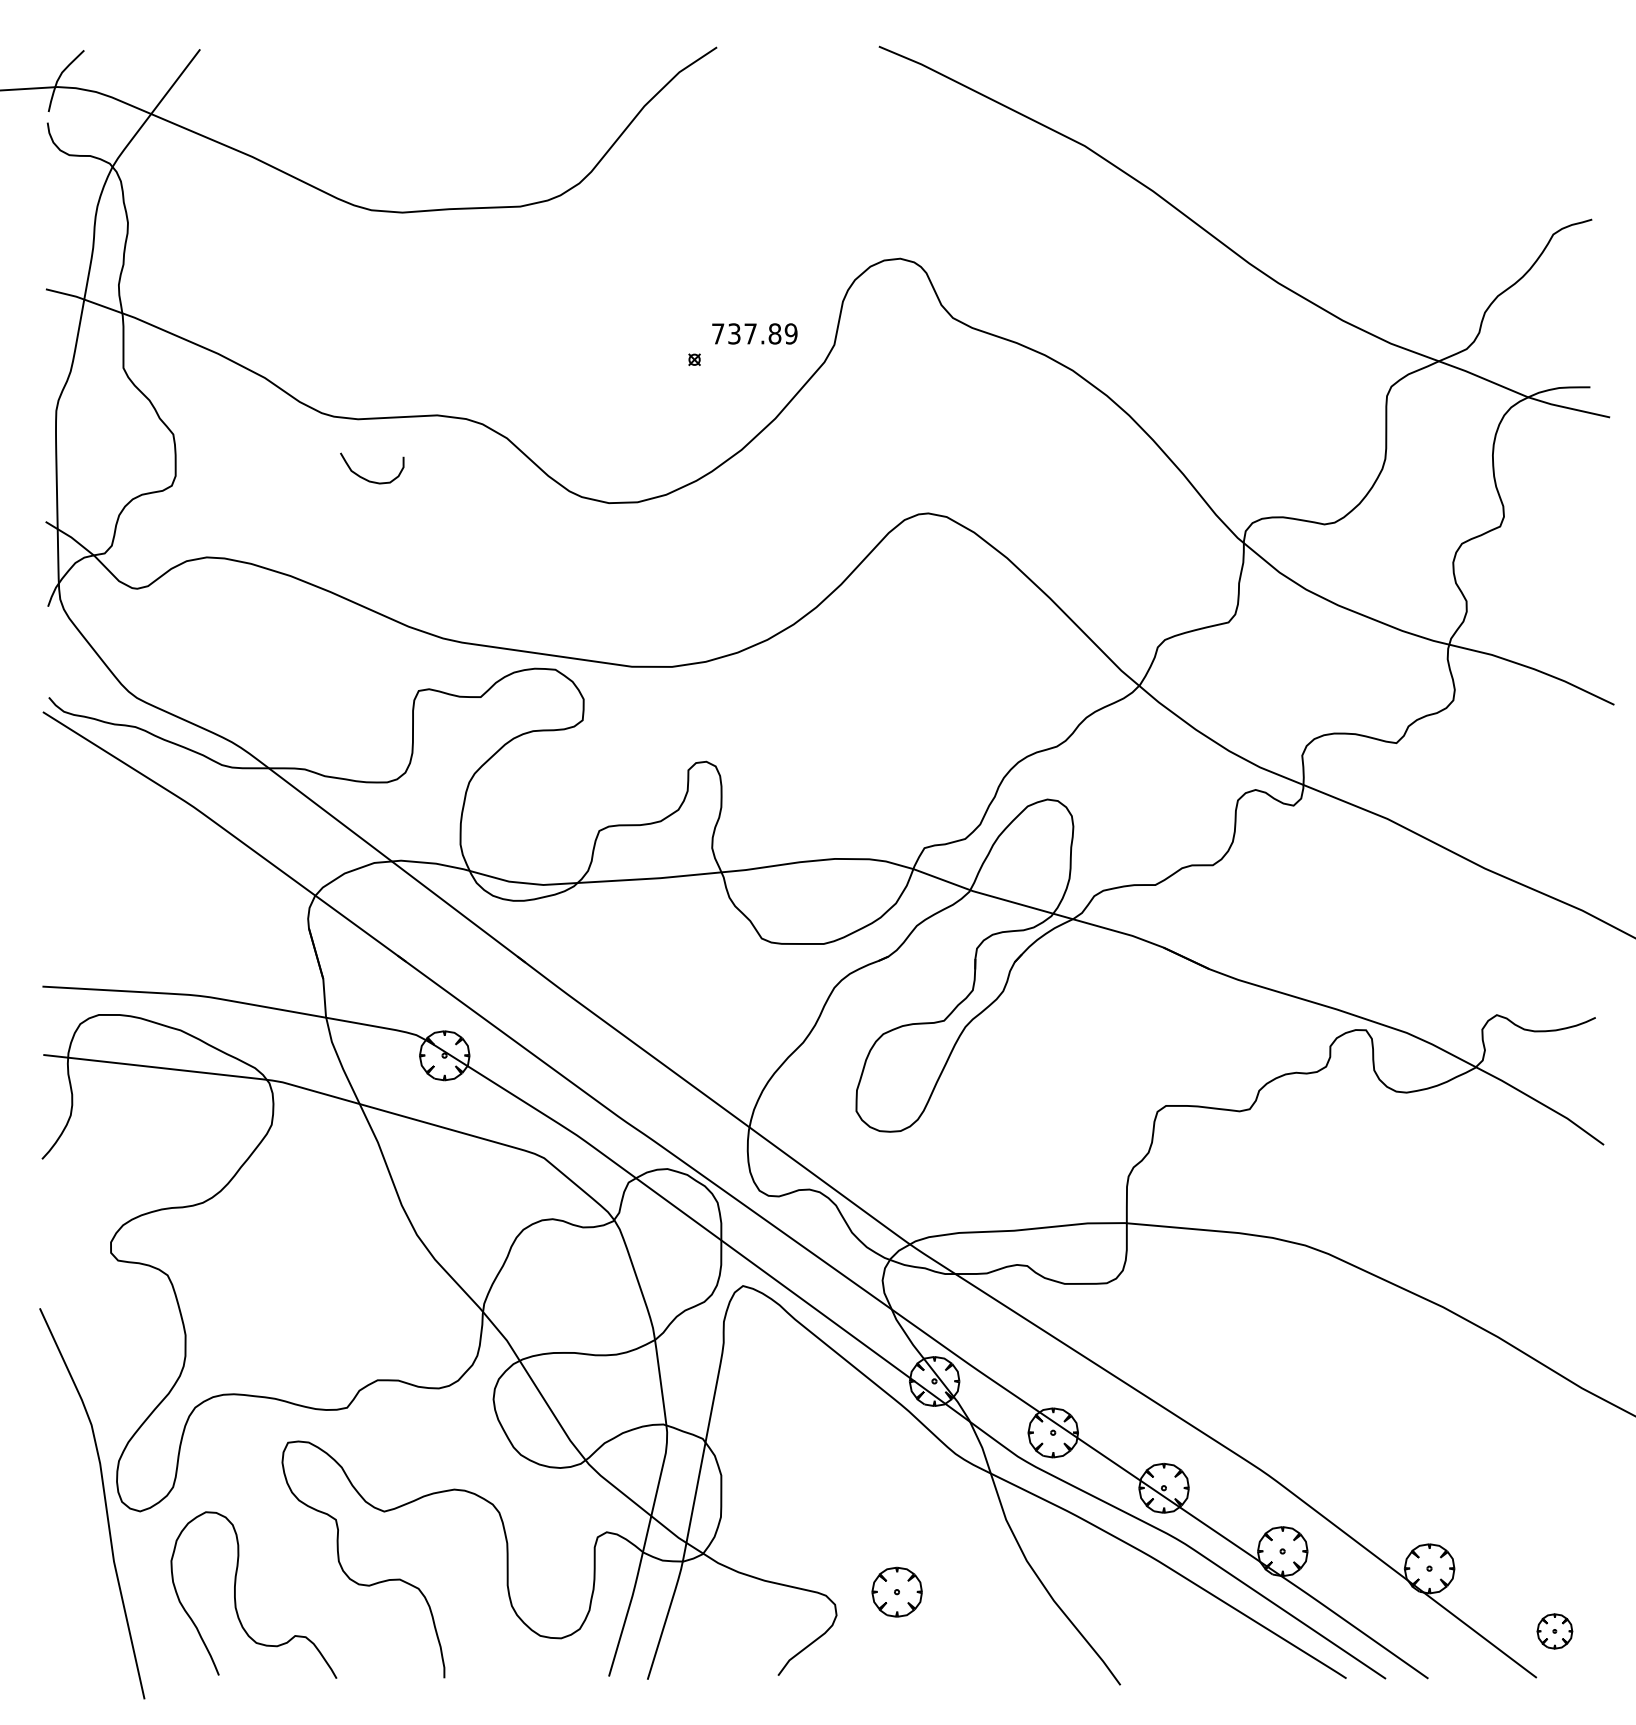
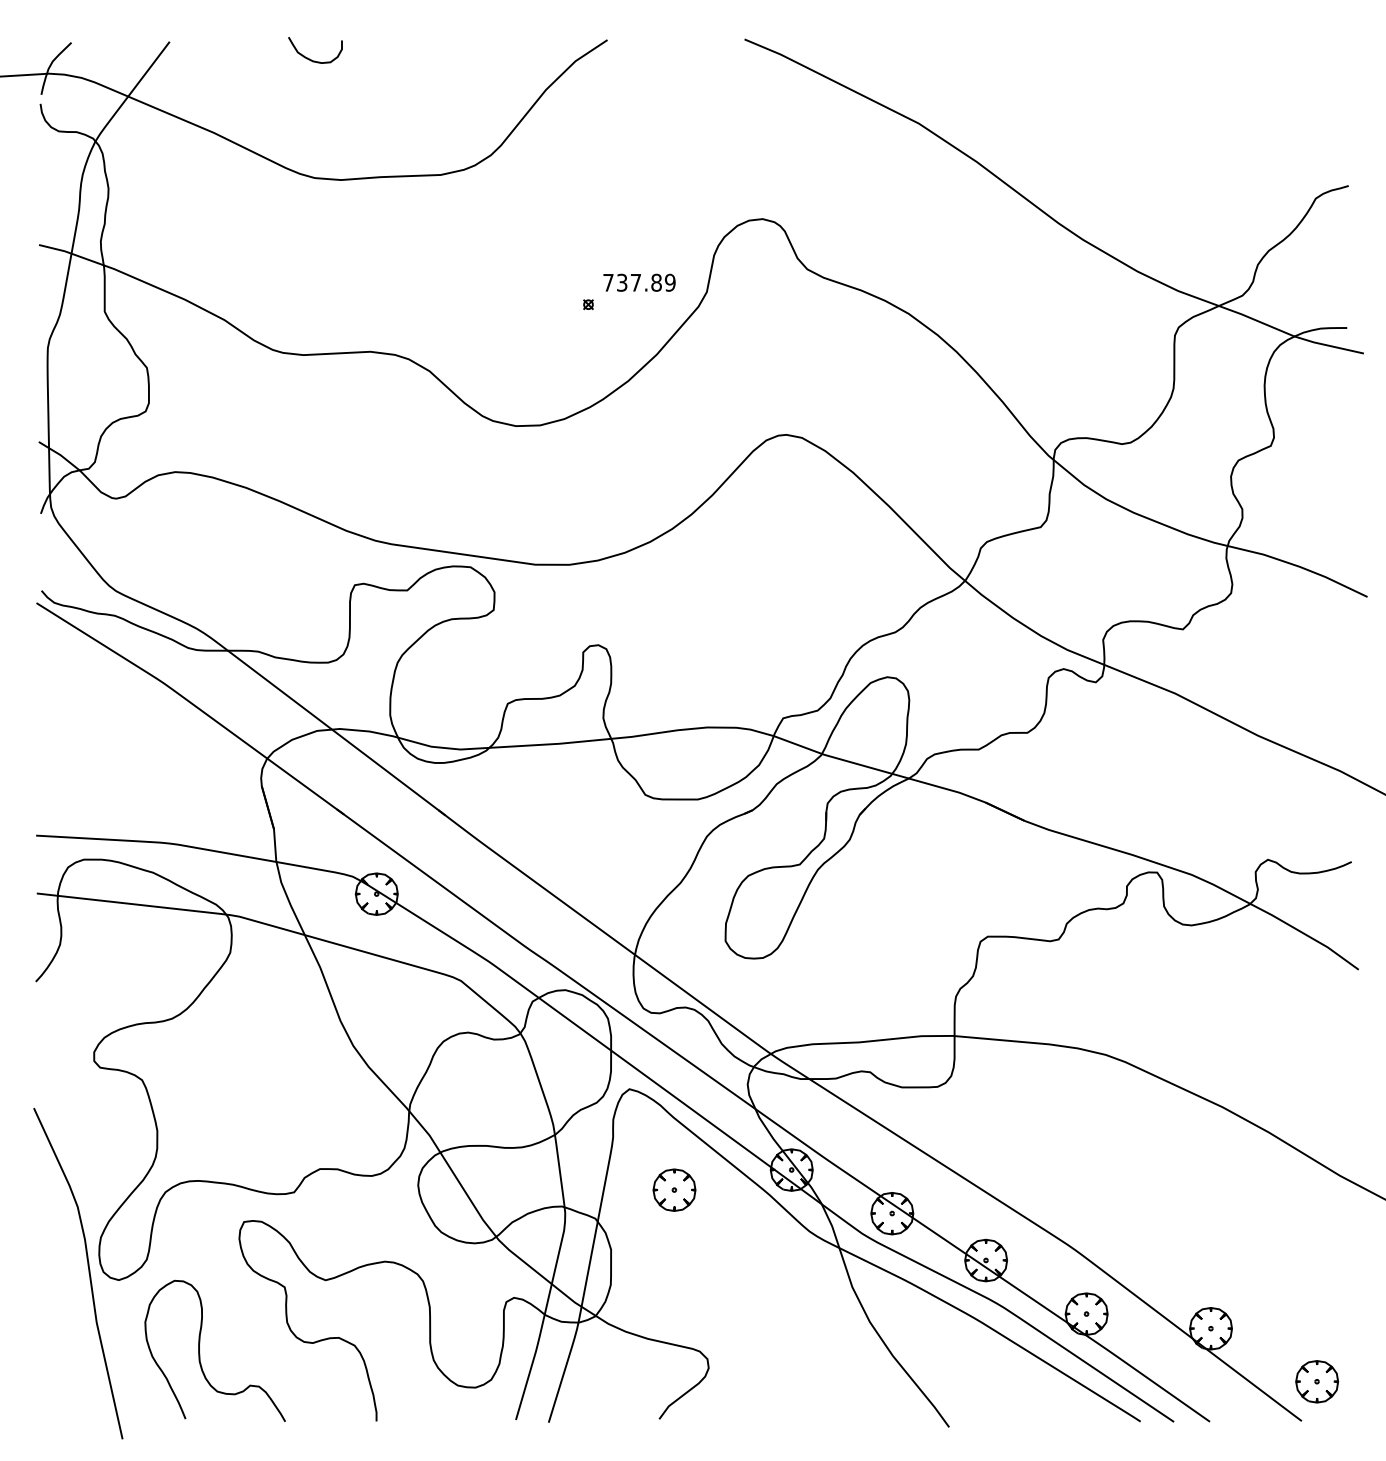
curve: (367, 479) -> (311, 59), moved
part: (896, 1591) -> (673, 1189), moved
part: (1554, 1631) -> (1316, 1381), size x1.43

